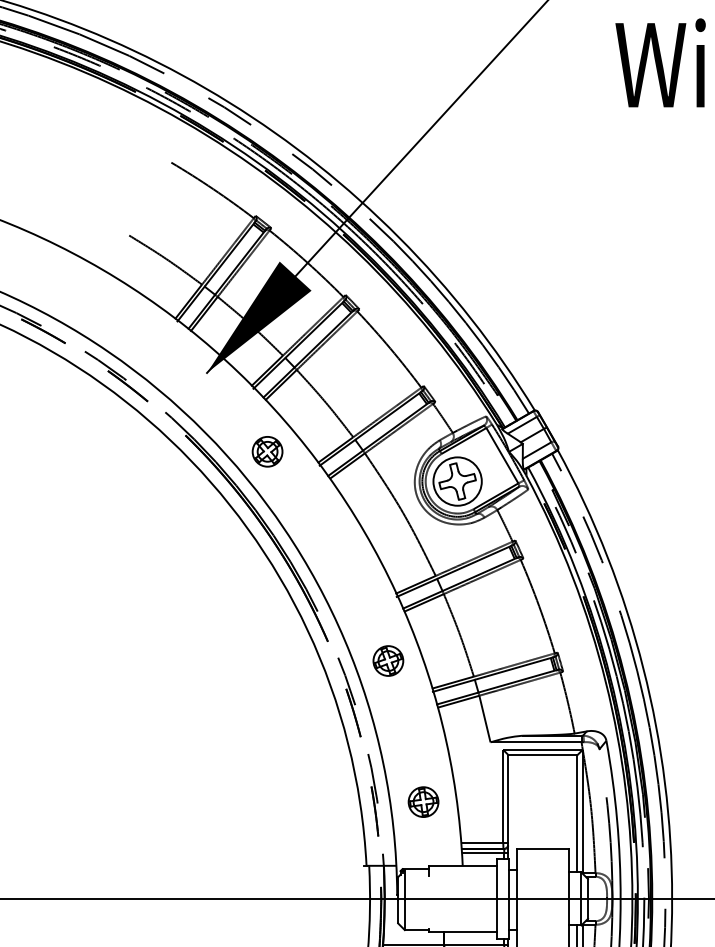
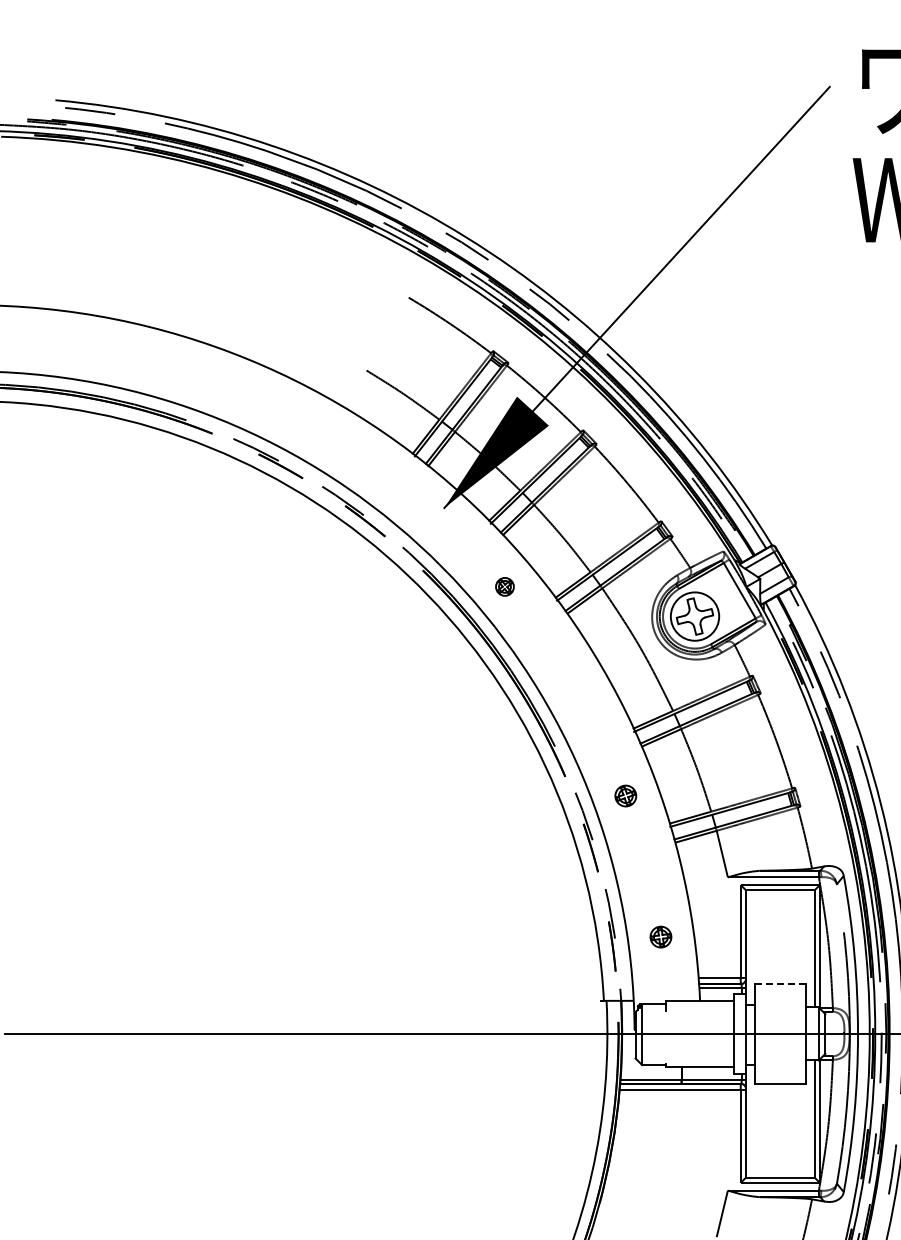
part: (267, 451) -> (504, 586), size x0.6
part: (388, 660) -> (625, 795), size x0.7
part: (423, 801) -> (660, 936), size x0.7
line: (543, 849) -> (780, 984), solid -> dashed

